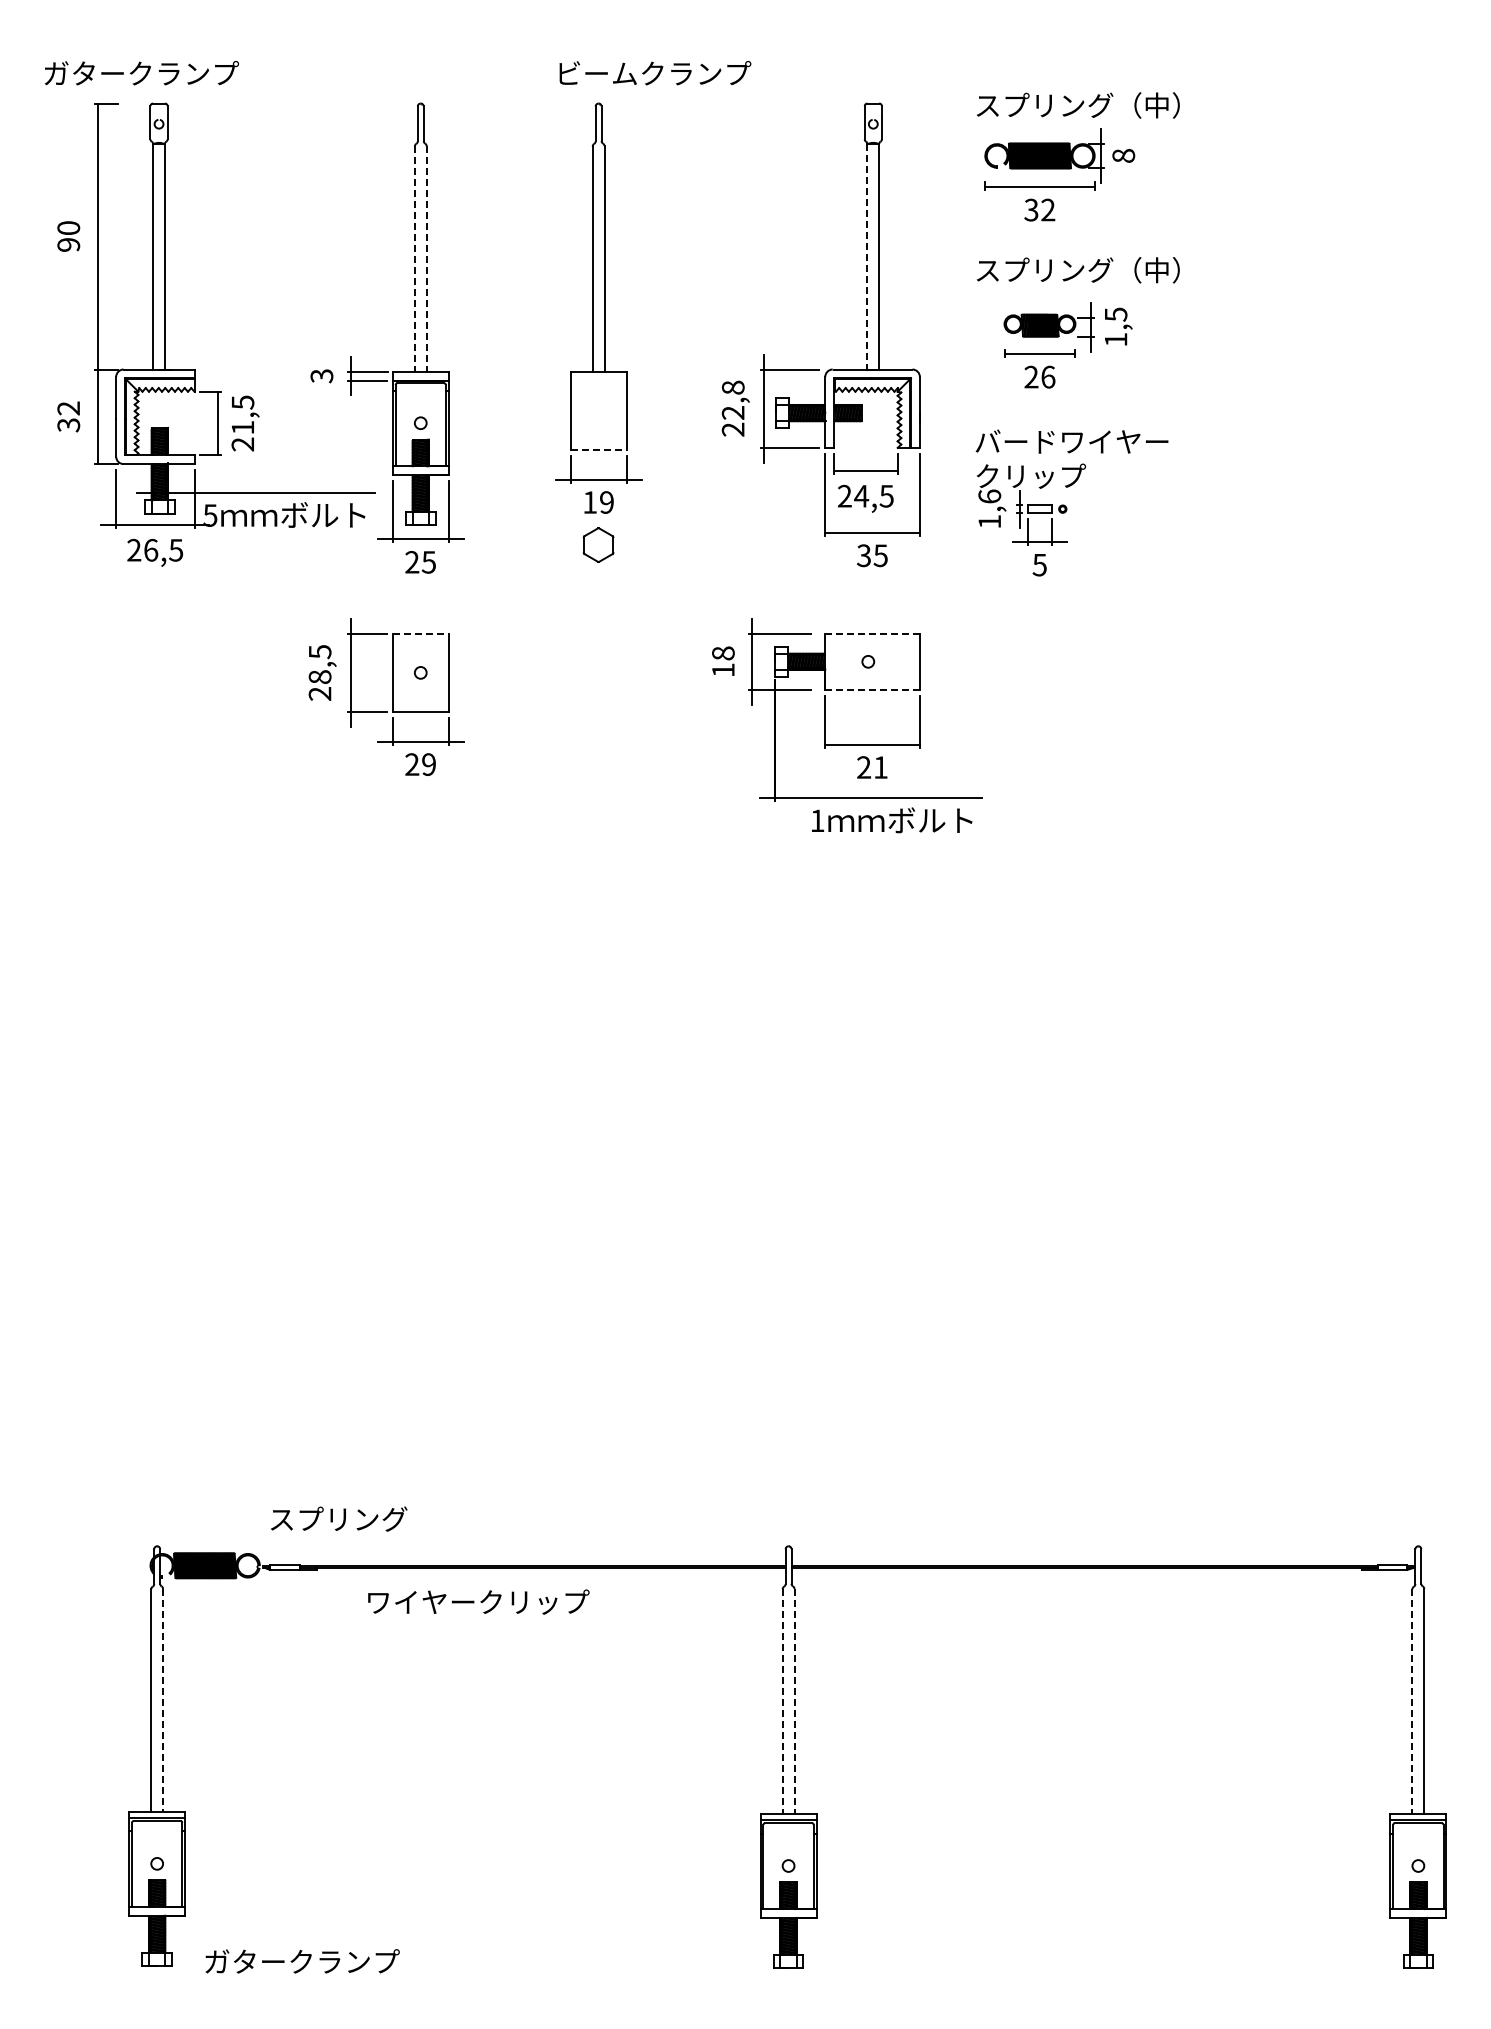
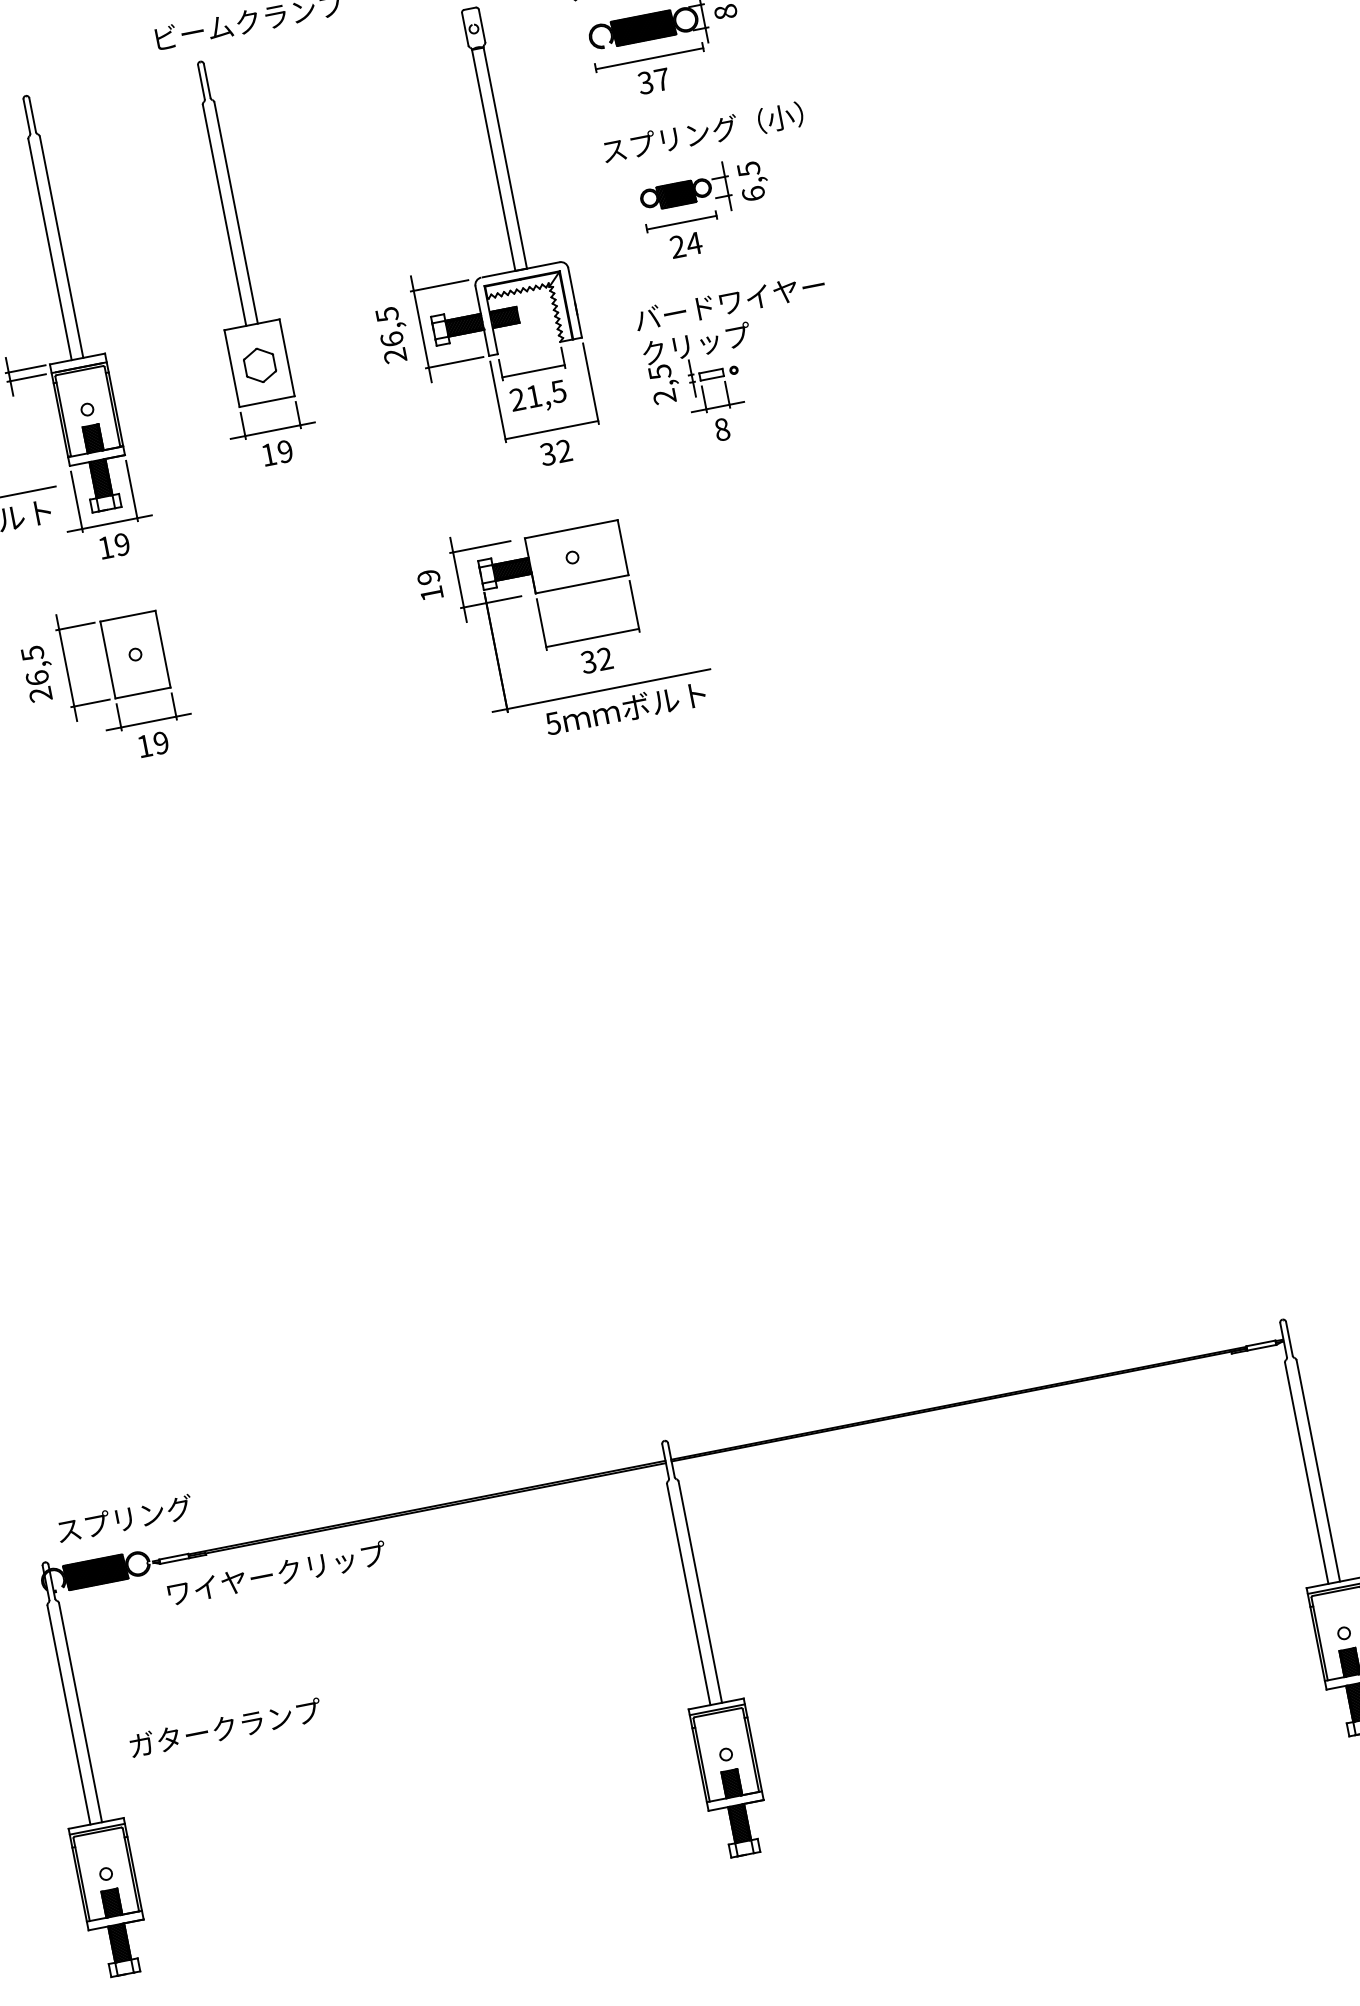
text: (1048, 209) -> (662, 79), 32 -> 37
line: (867, 256) -> (493, 160), dashed -> solid
line: (414, 258) -> (49, 249), dashed -> solid
line: (426, 258) -> (61, 246), dashed -> solid
text: (1157, 270) -> (780, 117), スプリング（中） -> スプリング（小）
text: (1115, 339) -> (753, 193), 1,5 -> 6,5
text: (1047, 376) -> (693, 243), 26 -> 24
text: (732, 399) -> (388, 326), 22,8 -> 26,5
line: (599, 450) -> (268, 401), dashed -> solid
text: (861, 496) -> (534, 396), 24,5 -> 21,5
text: (989, 508) -> (661, 383), 1,6 -> 2,5
part: (598, 544) -> (259, 364), moved
text: (880, 555) -> (564, 450), 35 -> 32
text: (420, 562) -> (113, 546), 25 -> 19
text: (1039, 564) -> (721, 429), 5 -> 8
line: (421, 633) -> (128, 615), dashed -> solid
line: (873, 633) -> (572, 528), dashed -> solid
text: (723, 653) -> (428, 577), 18 -> 19
text: (319, 676) -> (36, 677), 28,5 -> 26,5
line: (873, 689) -> (582, 583), dashed -> solid
text: (412, 764) -> (145, 746), 29 -> 19
text: (872, 767) -> (597, 660), 21 -> 32
text: (817, 820) -> (553, 723), 1 -> 5
text: (339, 1518) -> (125, 1518), moved
text: (478, 1601) -> (276, 1573), moved
line: (163, 1700) -> (80, 1712), dashed -> solid
line: (782, 1701) -> (688, 1594), dashed -> solid
line: (794, 1701) -> (700, 1592), dashed -> solid
line: (1412, 1701) -> (1306, 1473), dashed -> solid
text: (302, 1961) -> (225, 1727), moved

